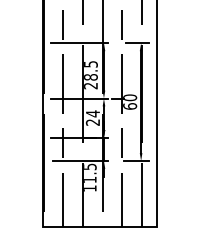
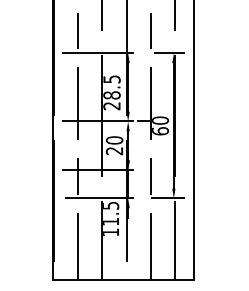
text: (92, 113) -> (114, 139), 24 -> 20

